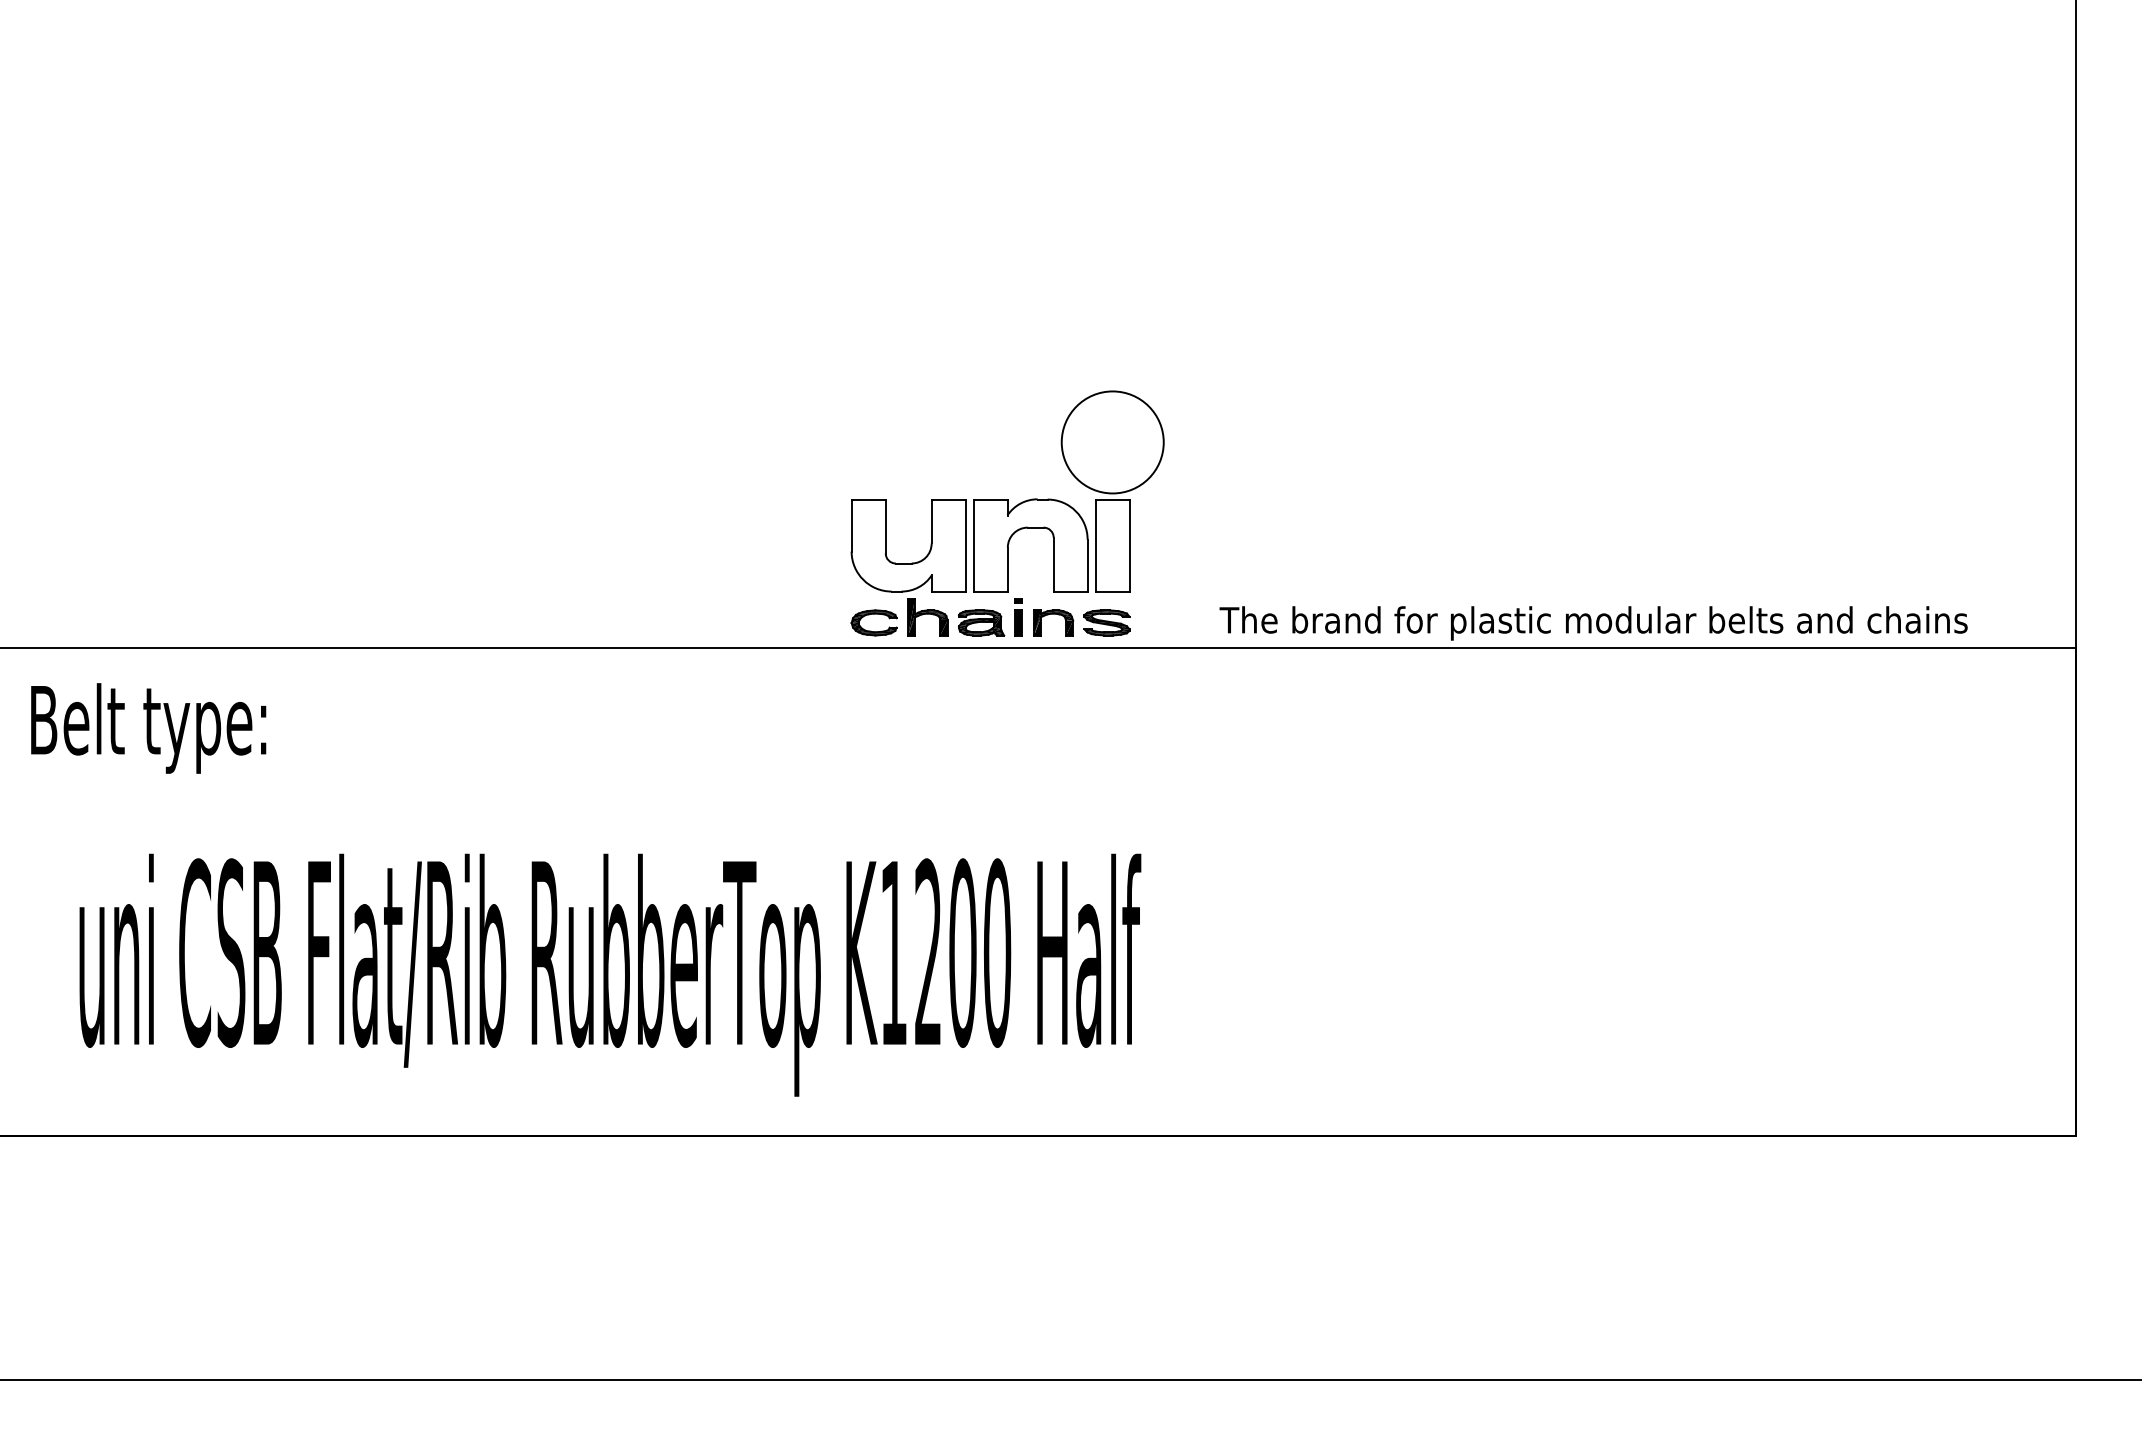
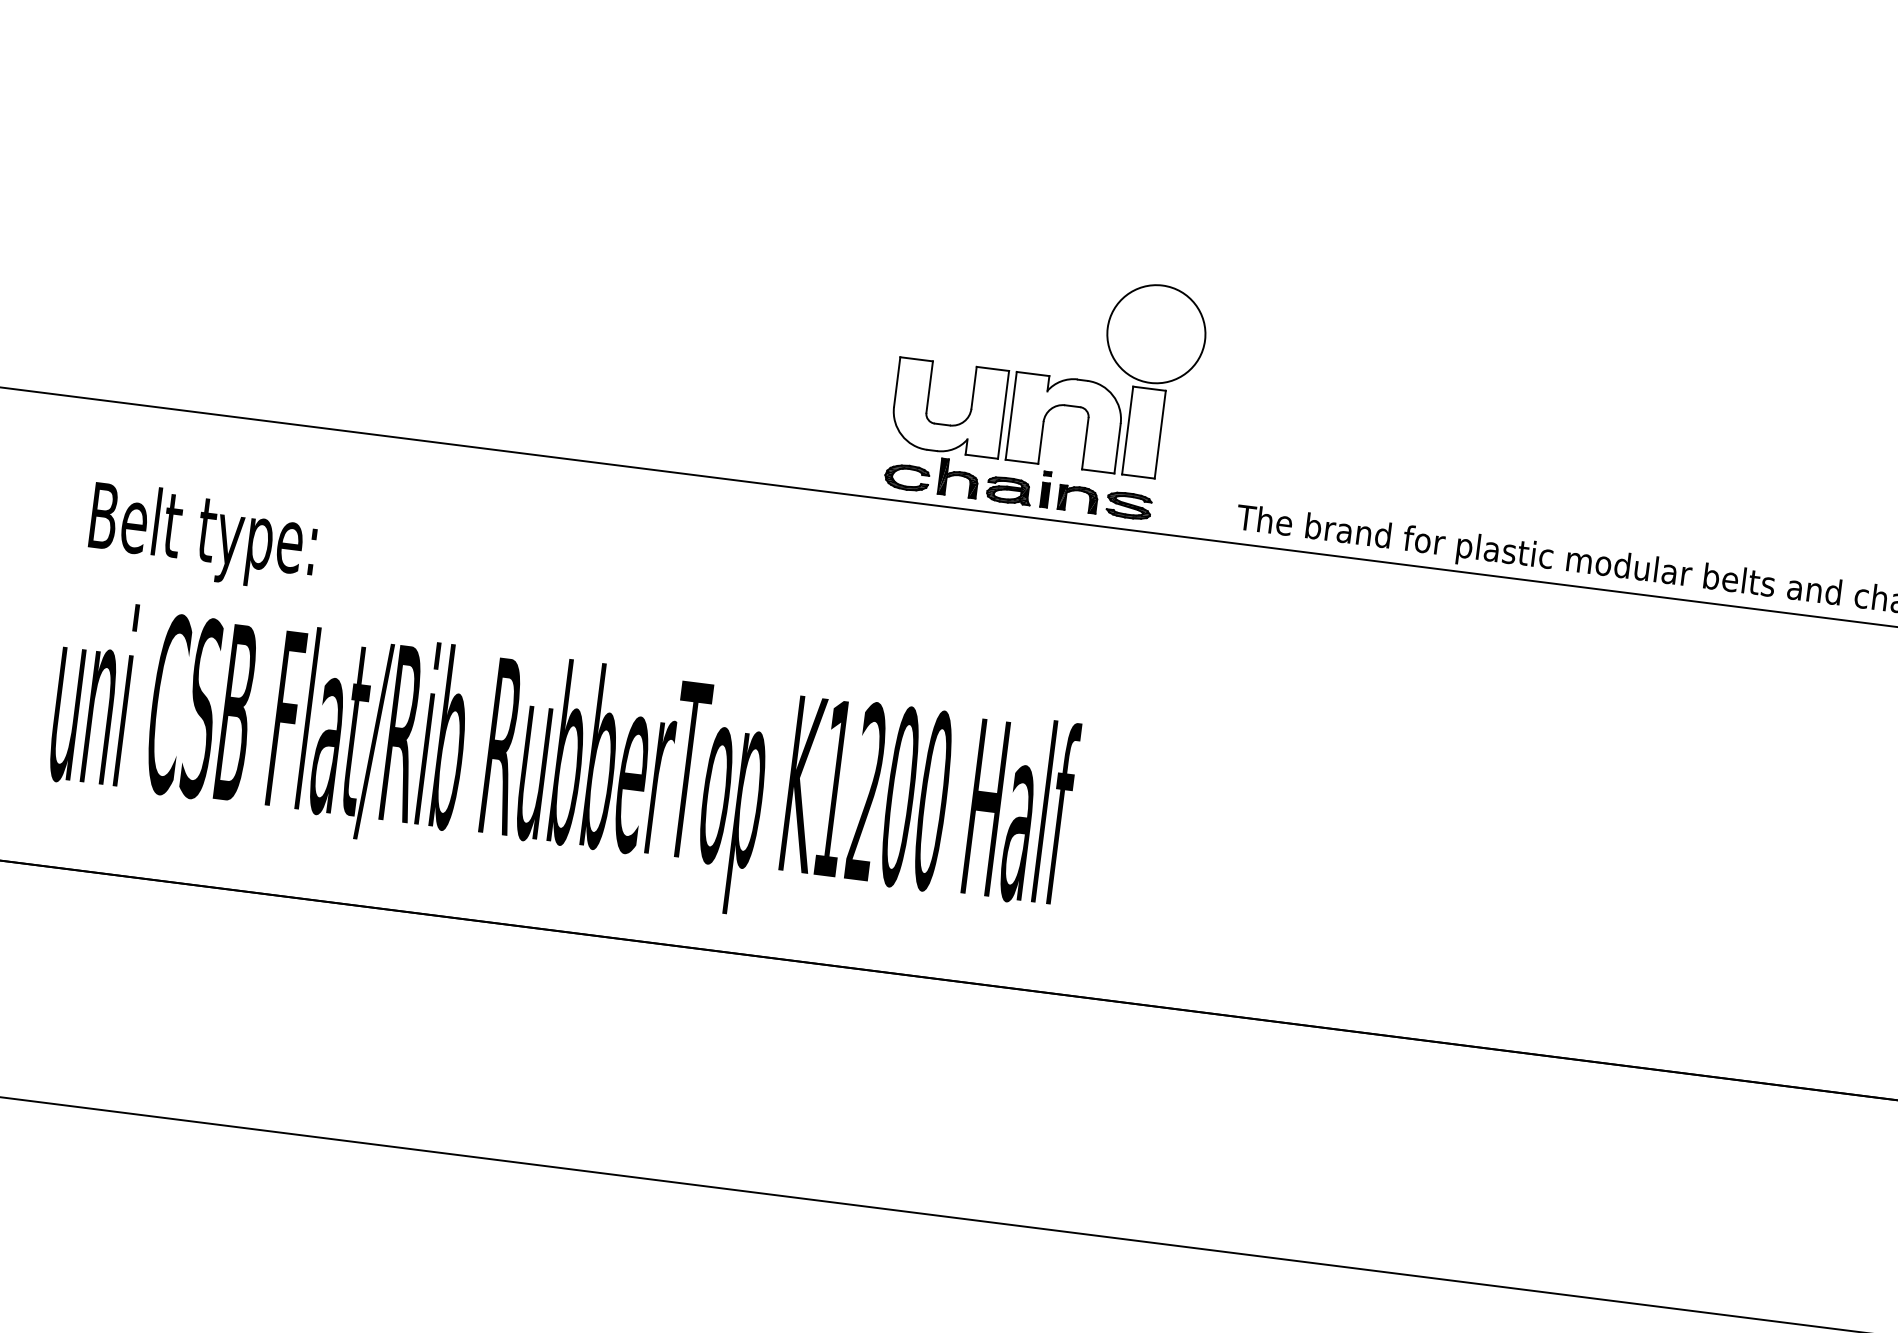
text: (148, 728) -> (202, 536), moved
text: (610, 974) -> (561, 774), moved

